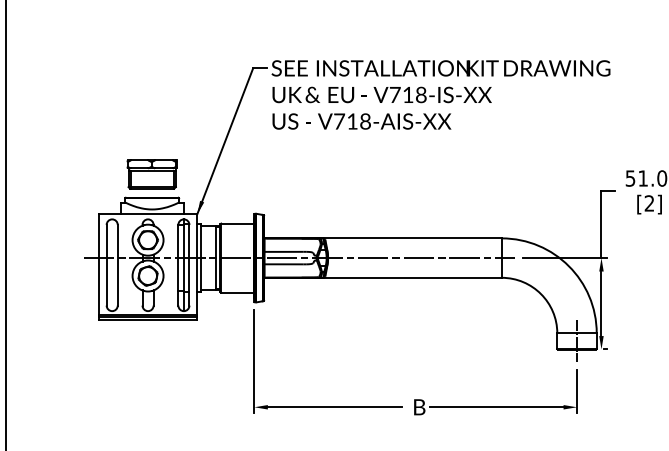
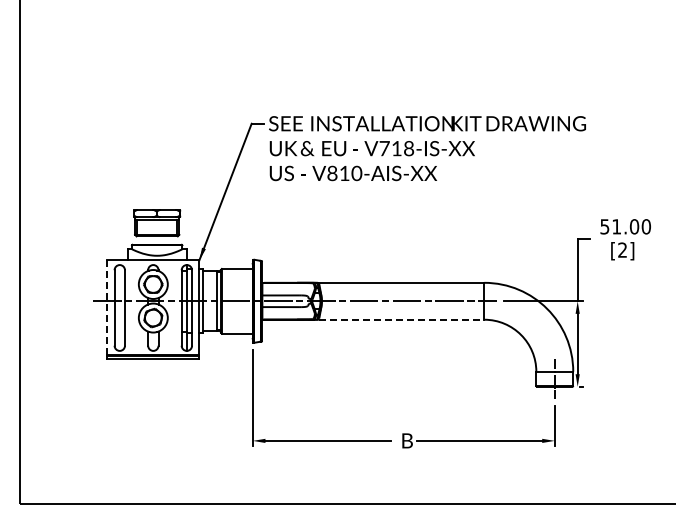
text: (352, 121) -> (344, 173), V718-AIS-XX -> V810-AIS-XX
line: (99, 264) -> (107, 307), solid -> dashed
line: (401, 277) -> (390, 319), solid -> dashed

